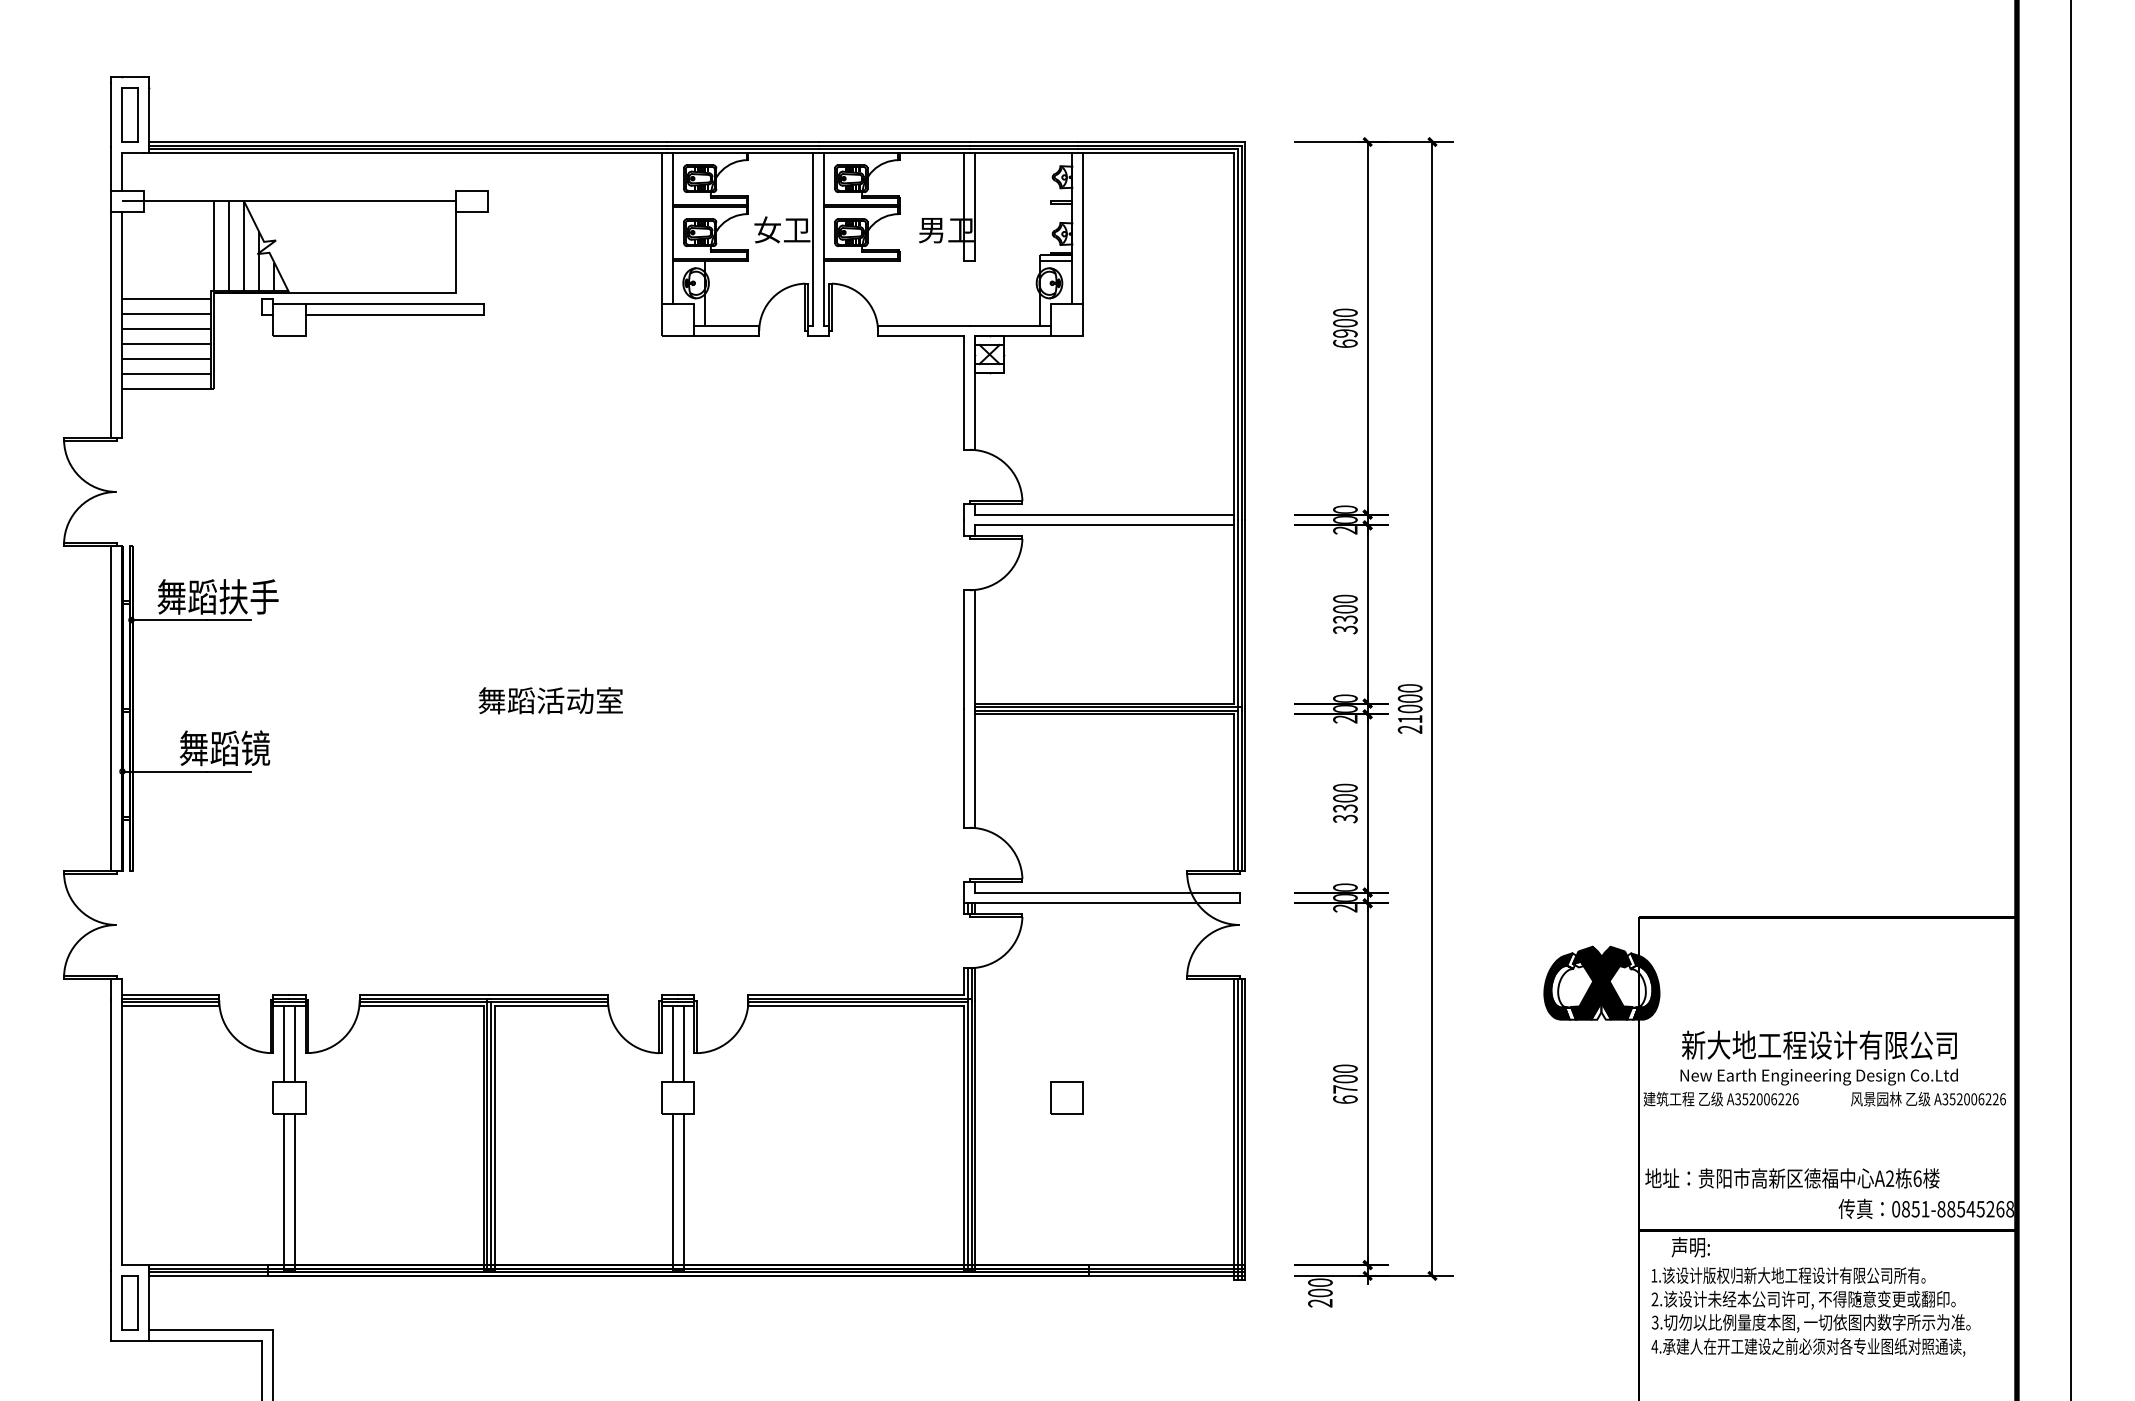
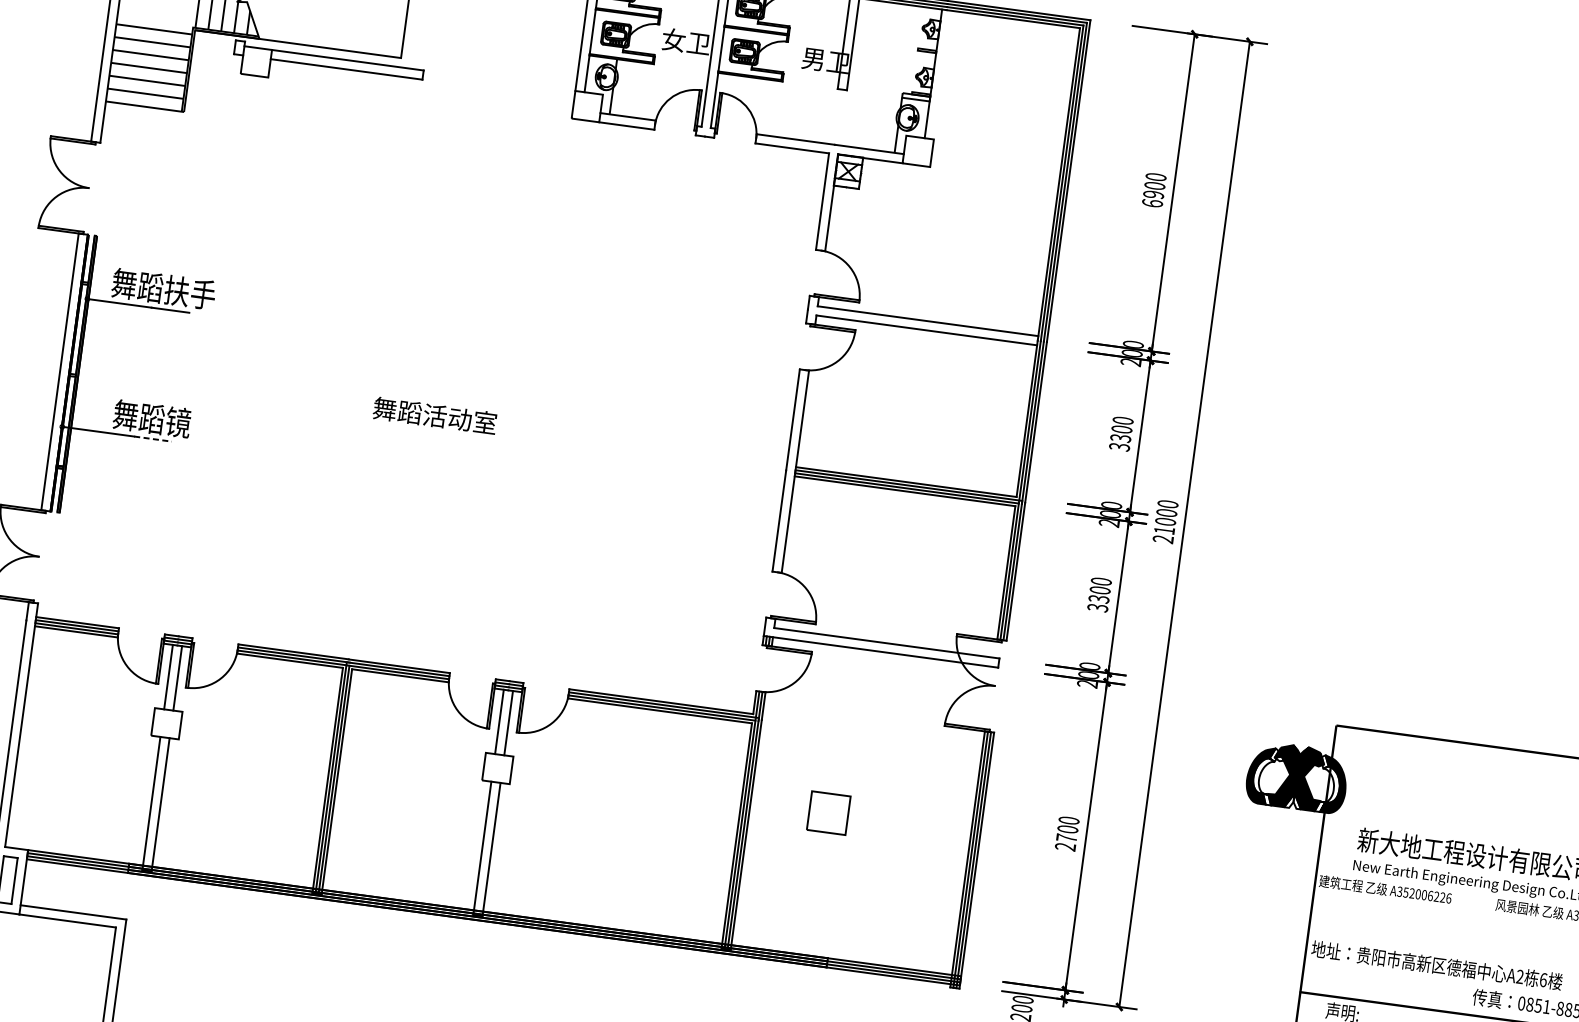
line: (1083, 228) -> (942, 75), removed
line: (229, 771) -> (153, 439), solid -> dashed
part: (1066, 1097) -> (828, 812), size x1.4
text: (1345, 1099) -> (1065, 846), 6700 -> 2700

